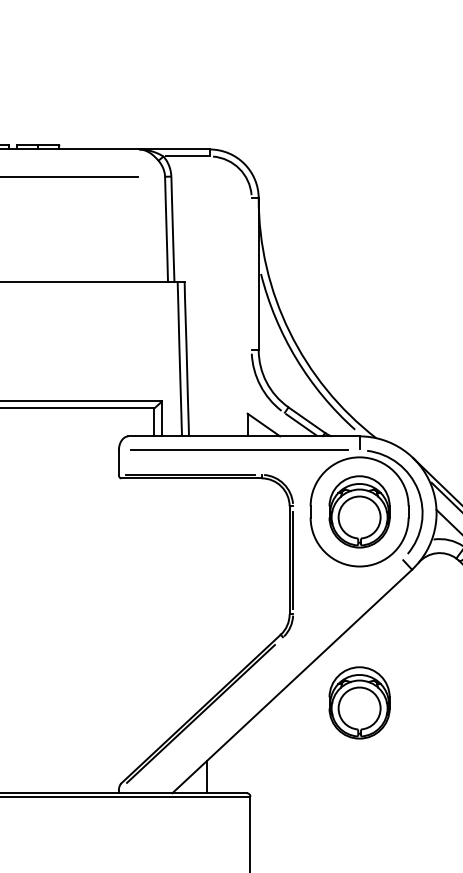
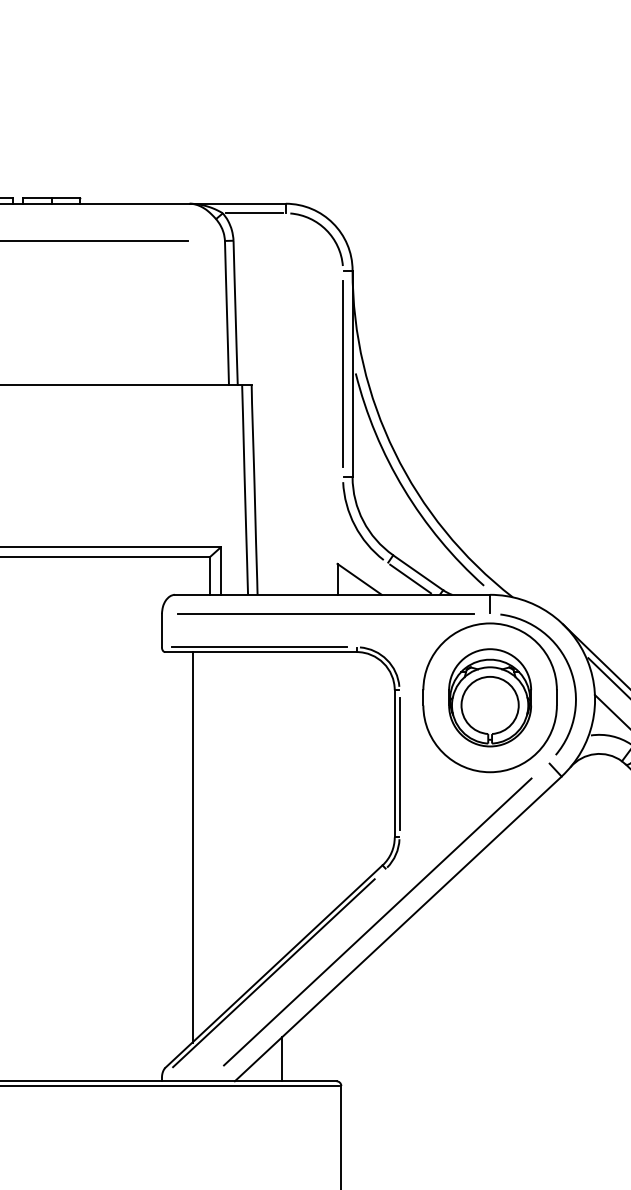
line: (251, 274) -> (342, 374), added
line: (141, 621) -> (192, 847), added
line: (276, 676) -> (376, 922), added
part: (359, 702) -> (489, 957), removed

